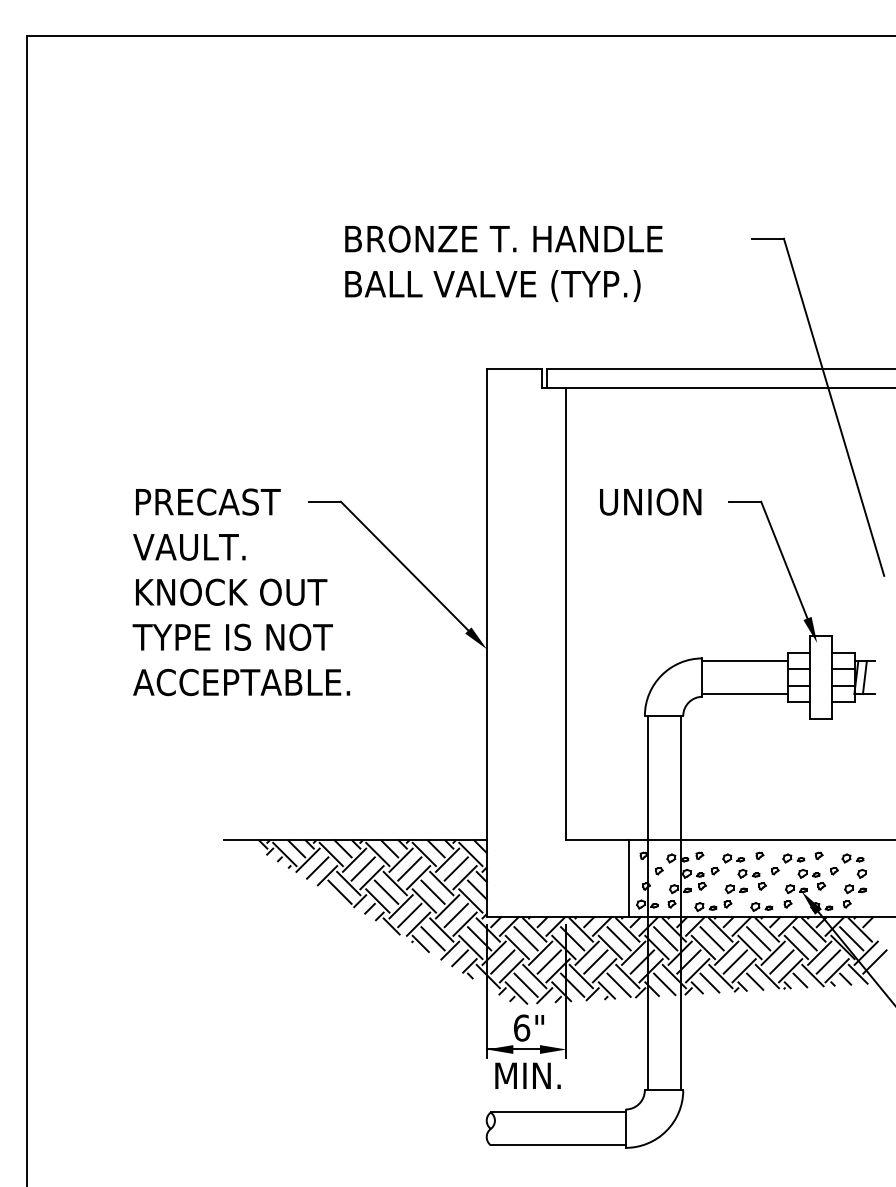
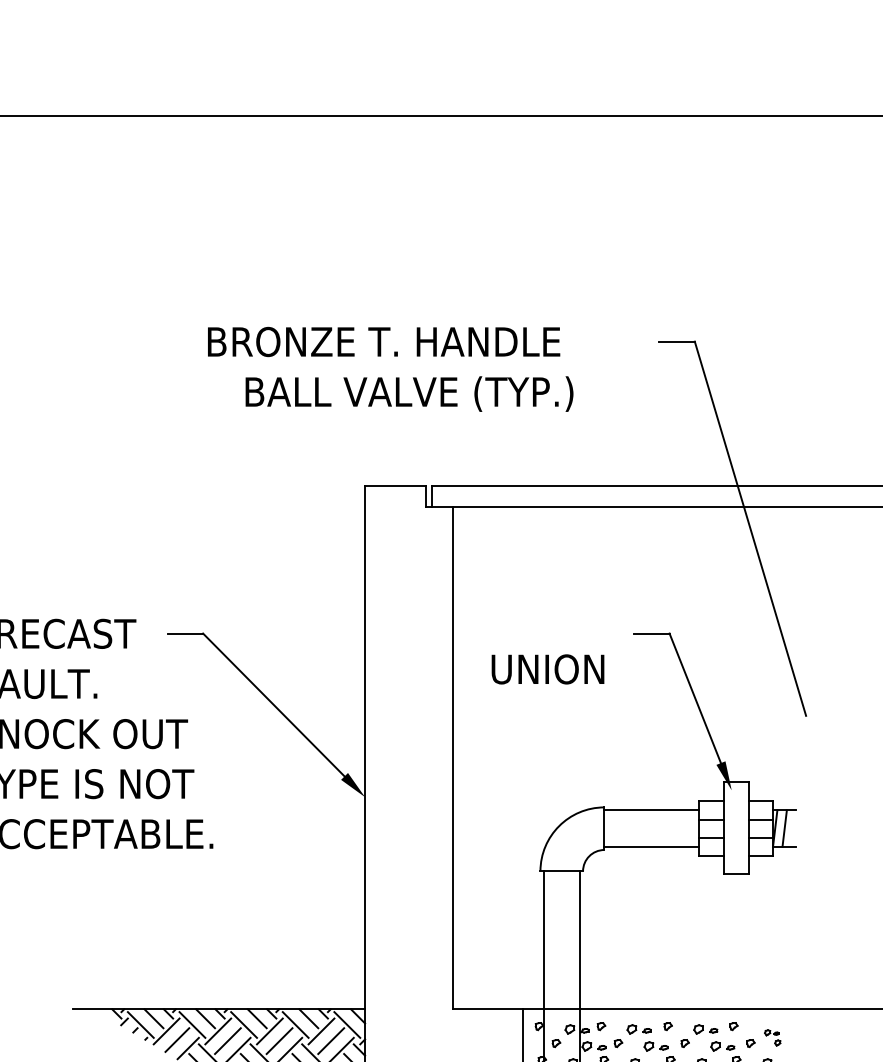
text: (492, 285) -> (409, 393), moved
text: (650, 501) -> (547, 668), moved
part: (853, 865) -> (772, 1037), size x0.6

